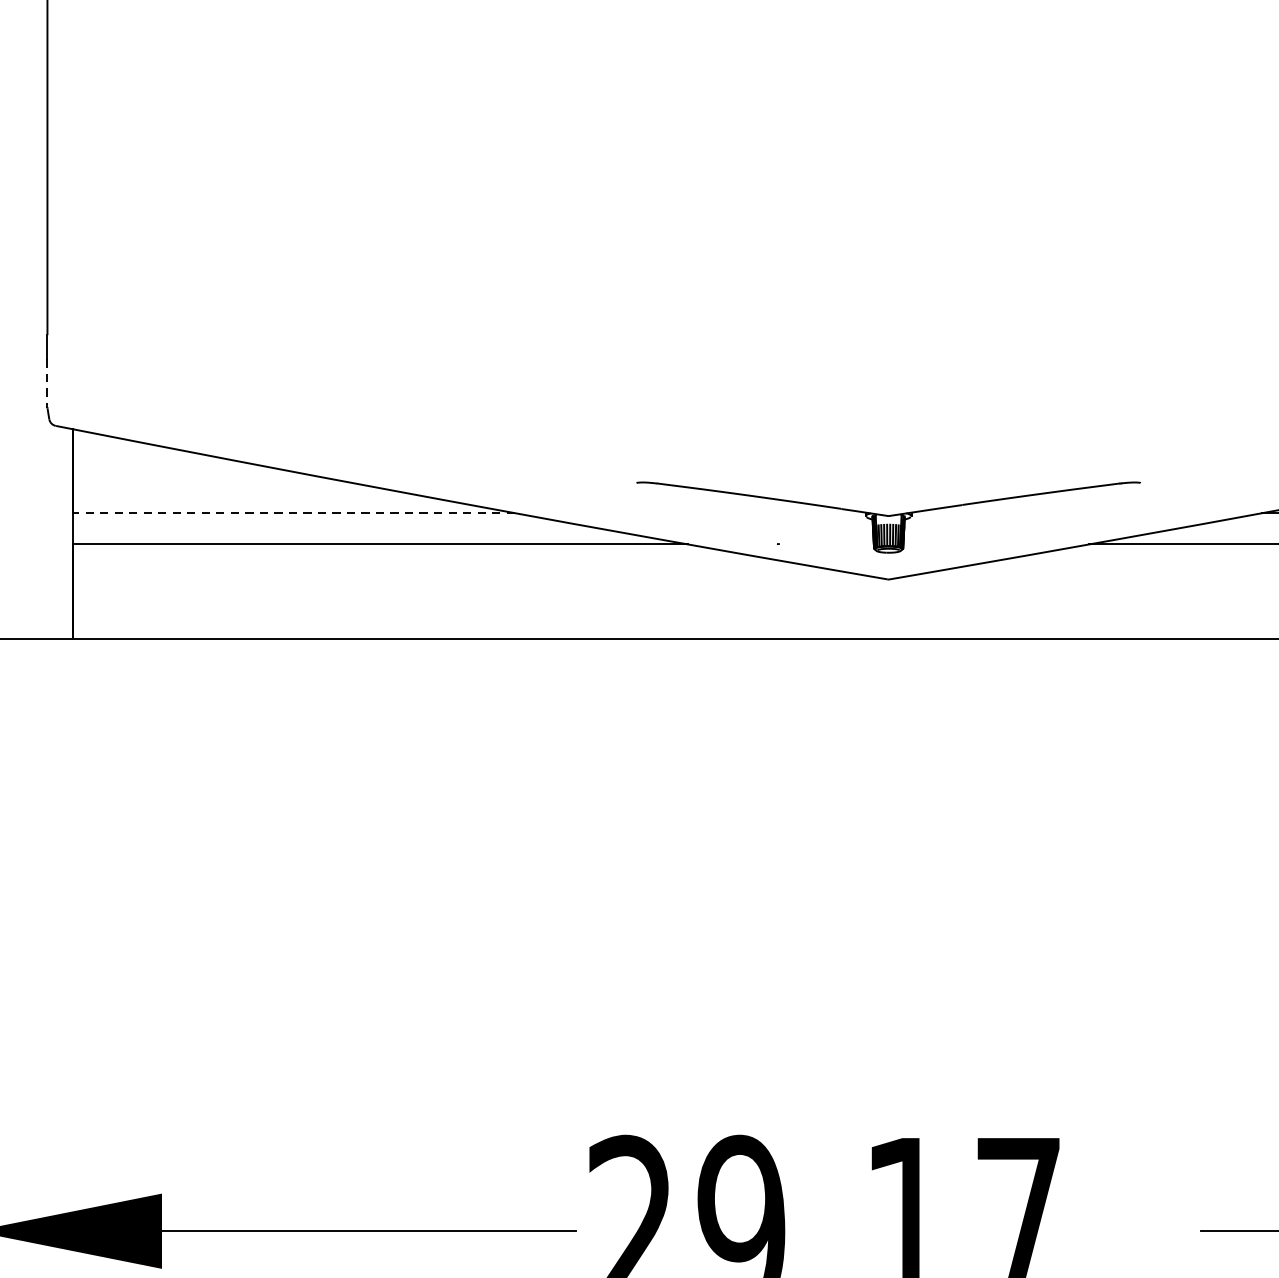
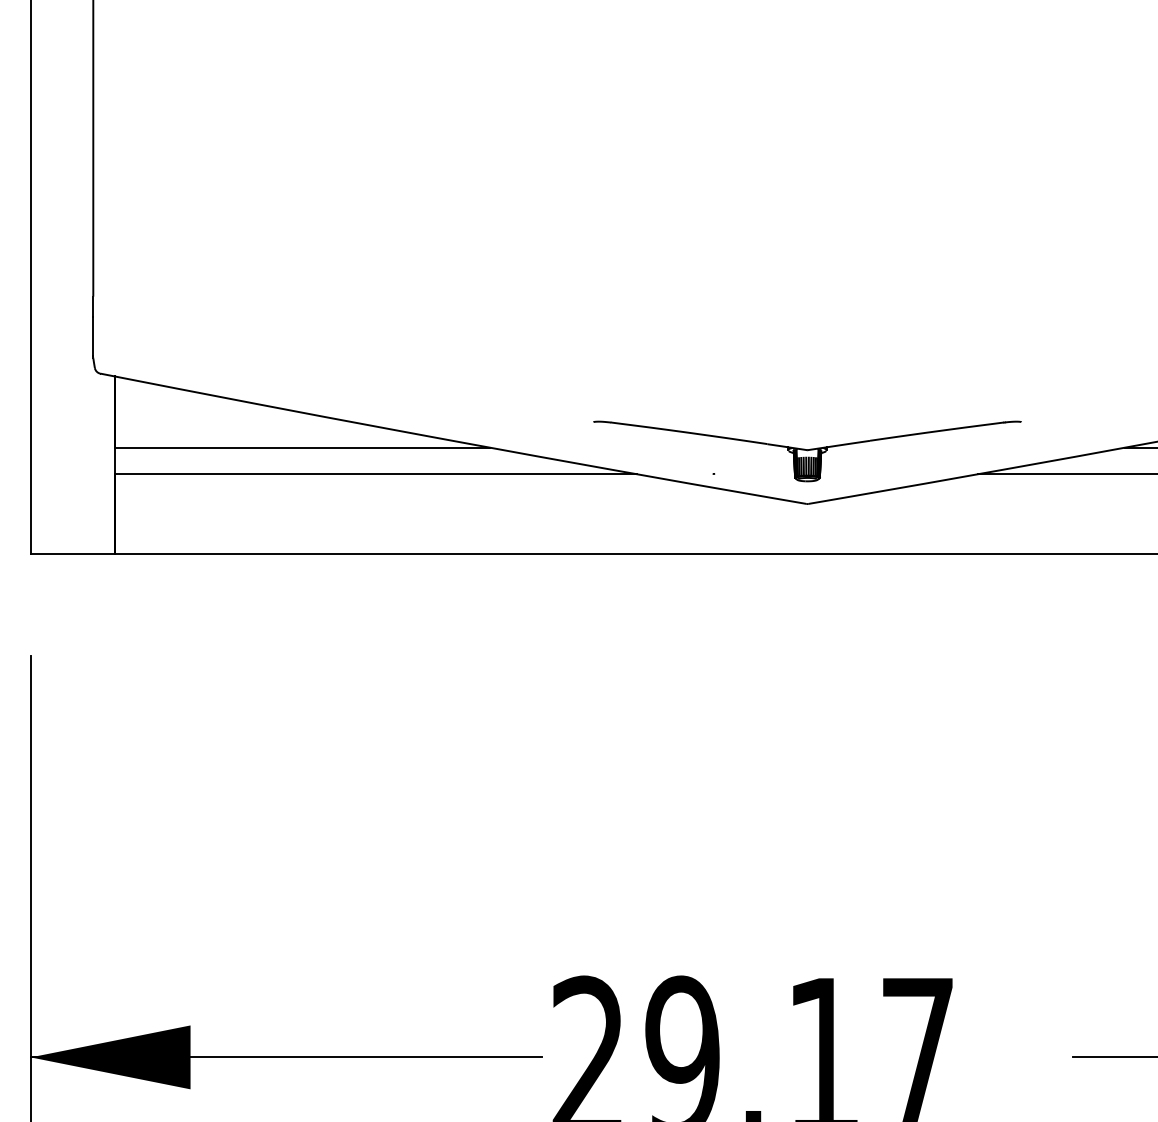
line: (47, 382) -> (93, 336), dashed -> solid
line: (293, 512) -> (302, 447), dashed -> solid

